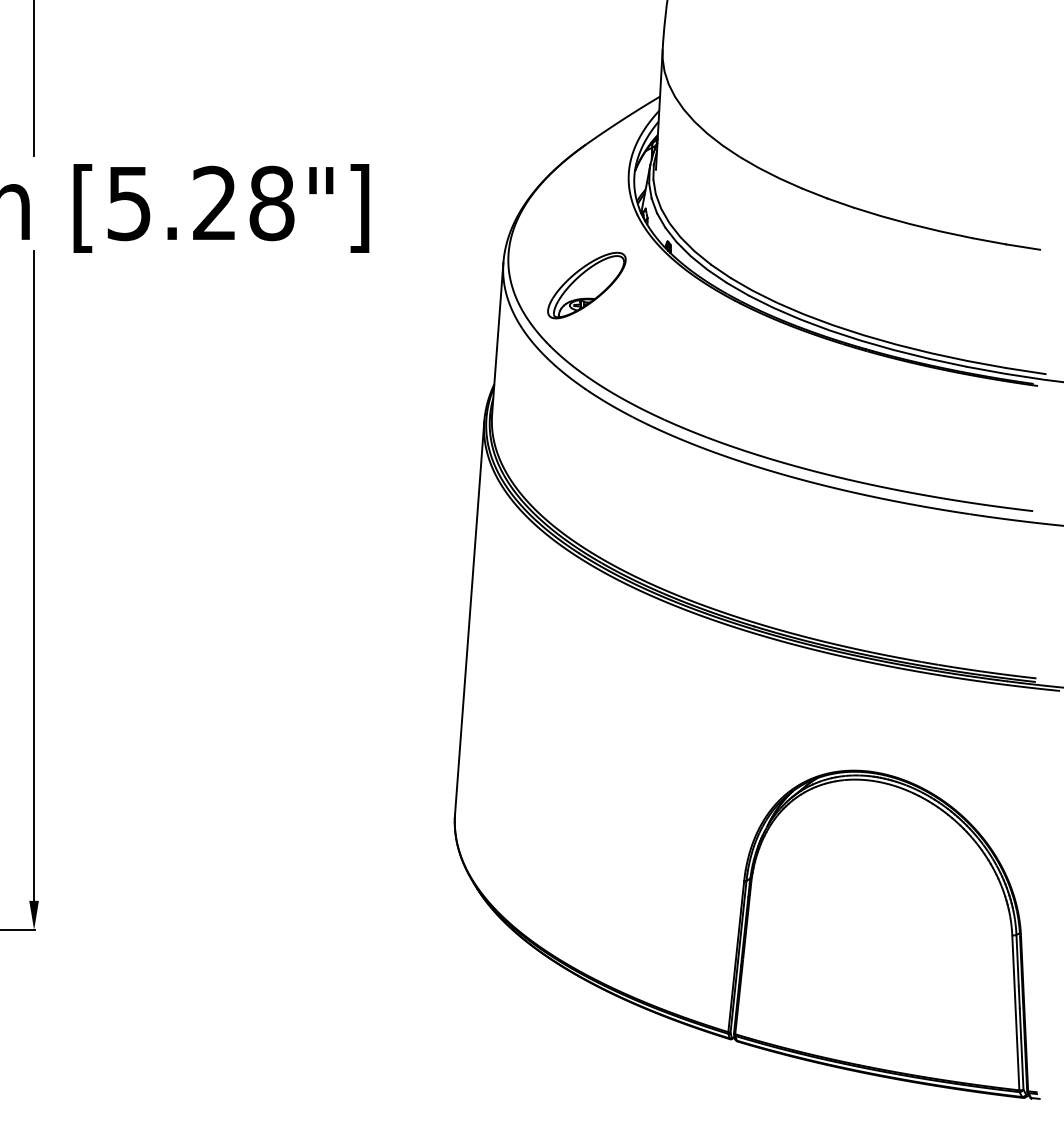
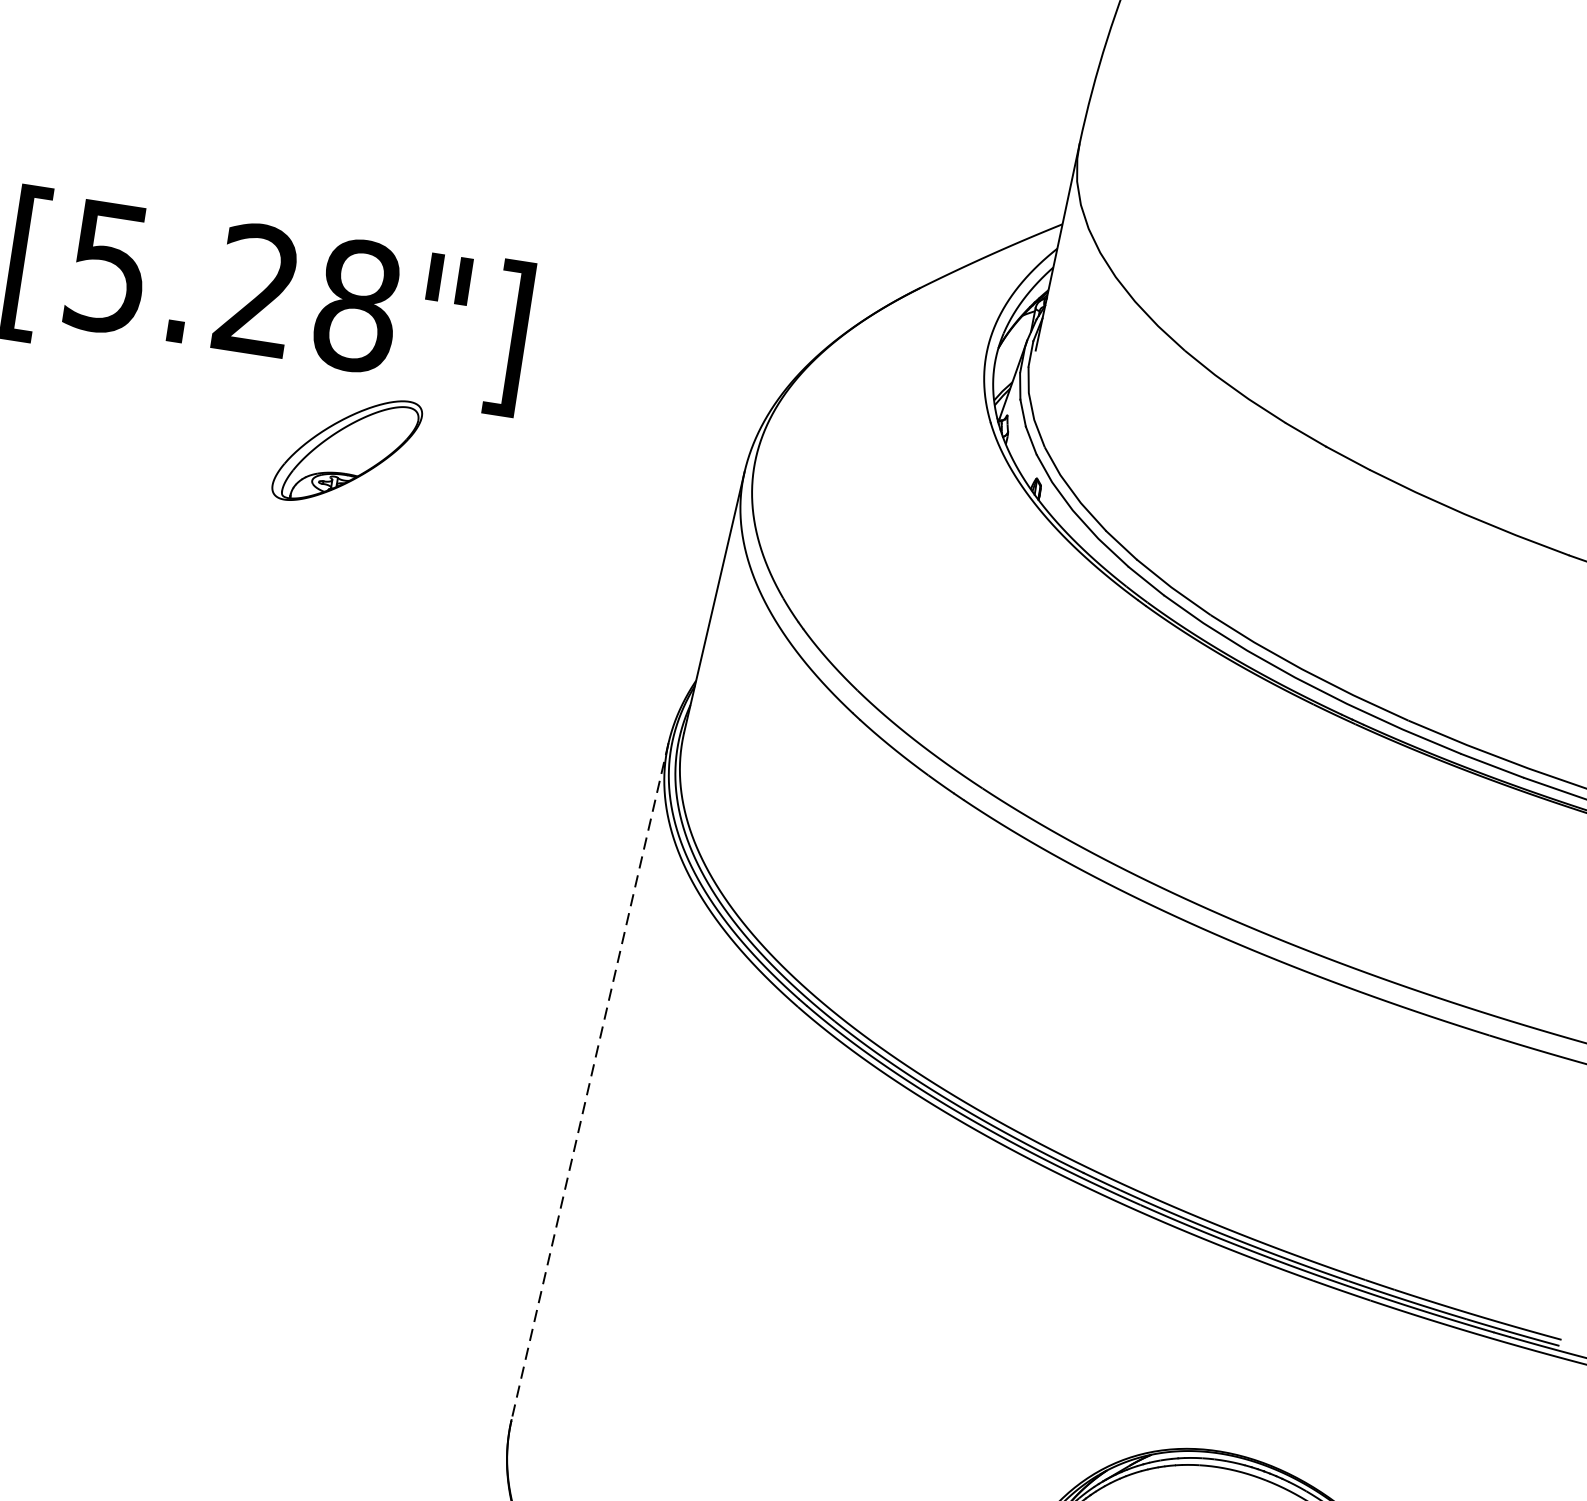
part: (586, 285) -> (346, 450), moved
line: (469, 618) -> (589, 1082), solid -> dashed

